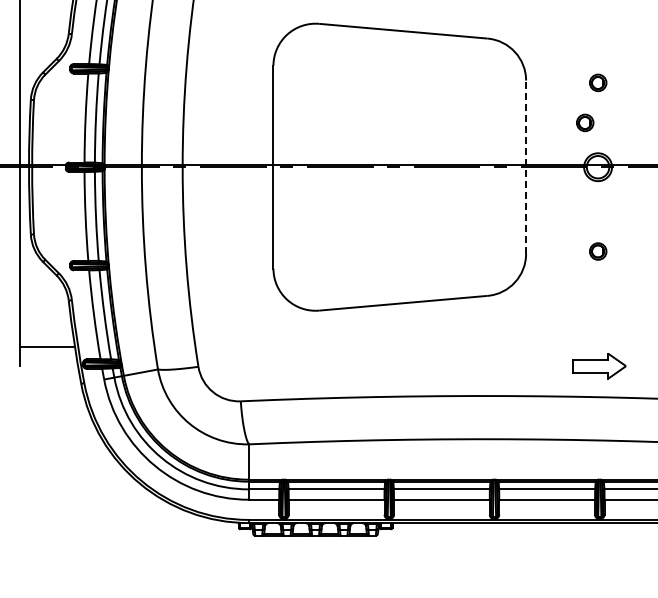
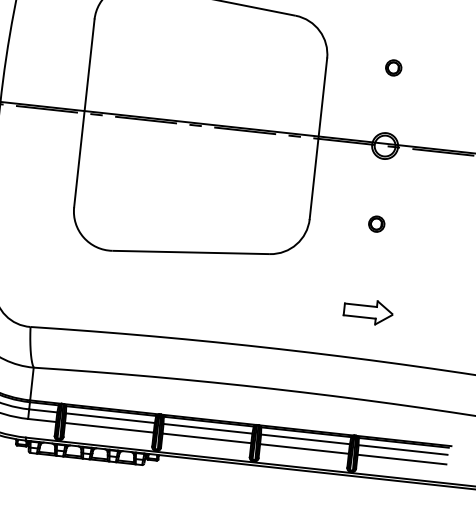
part: (585, 122) -> (377, 103), removed
line: (526, 167) -> (318, 139), dashed -> solid
part: (599, 366) -> (368, 312), moved

